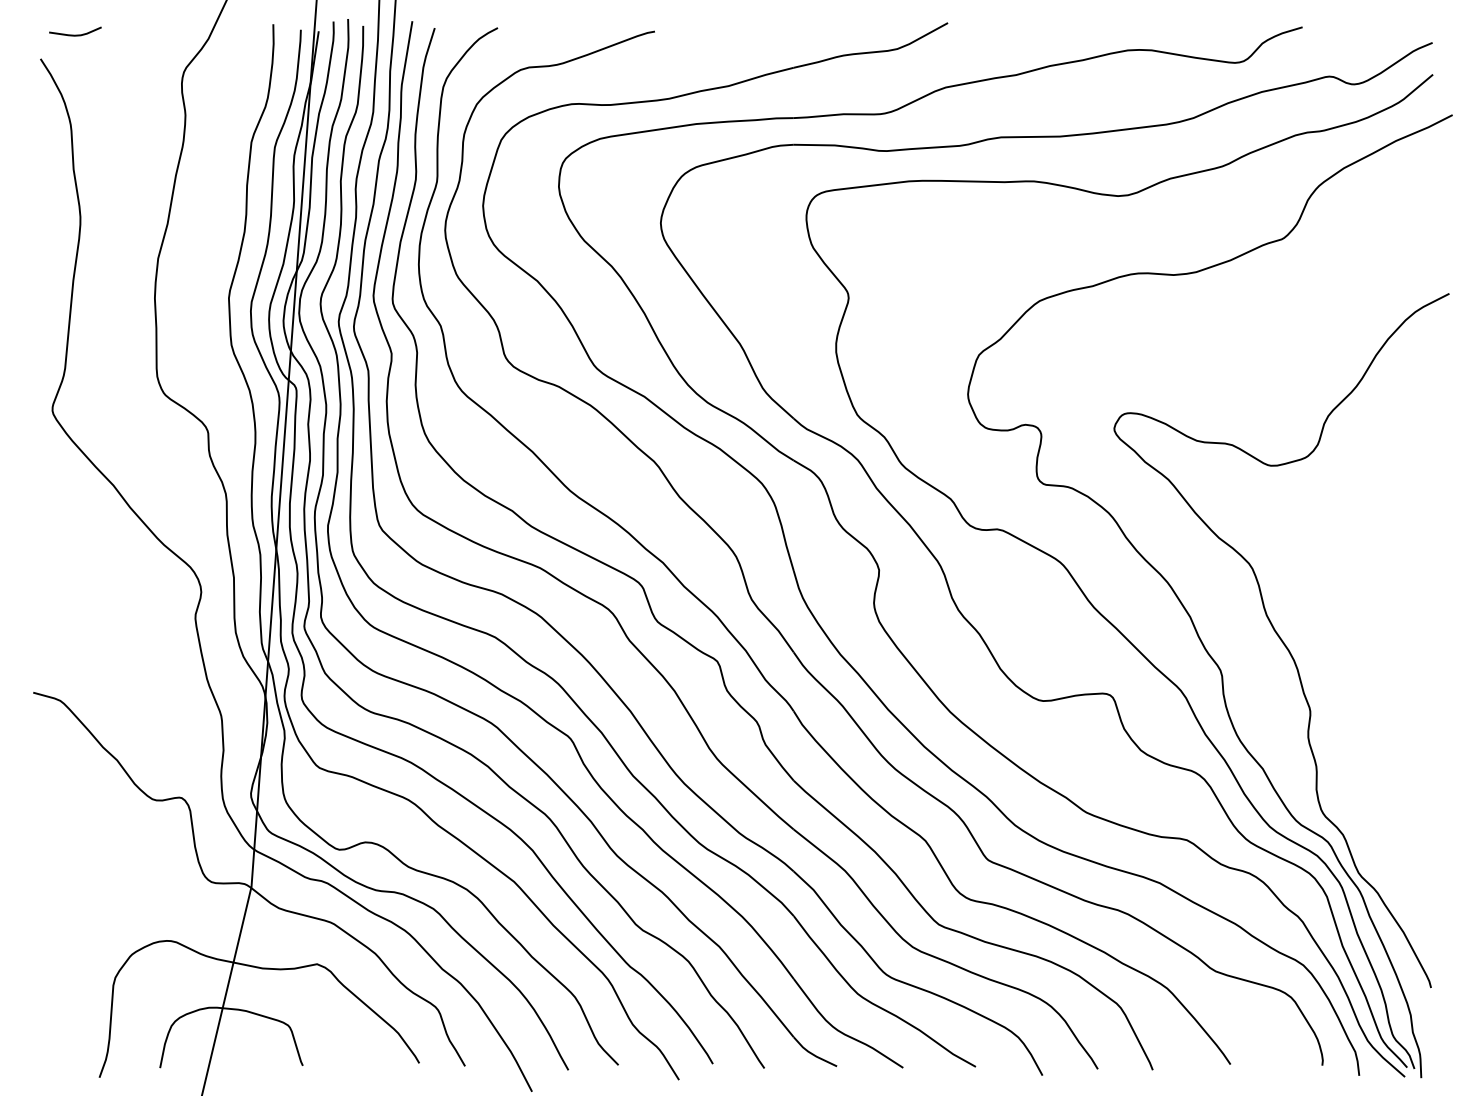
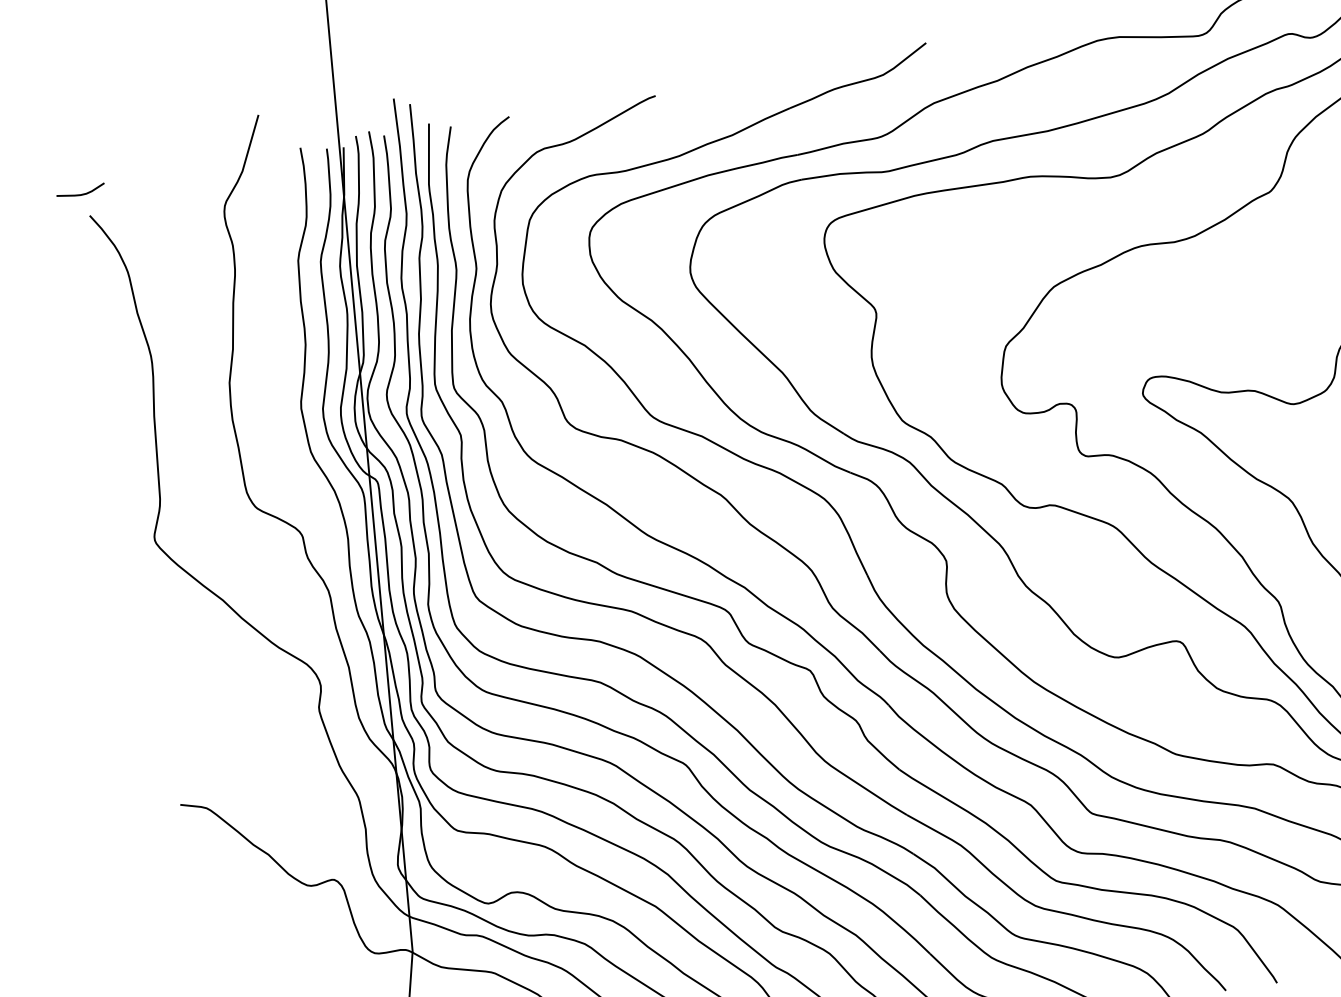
curve: (75, 34) -> (81, 193), moved

